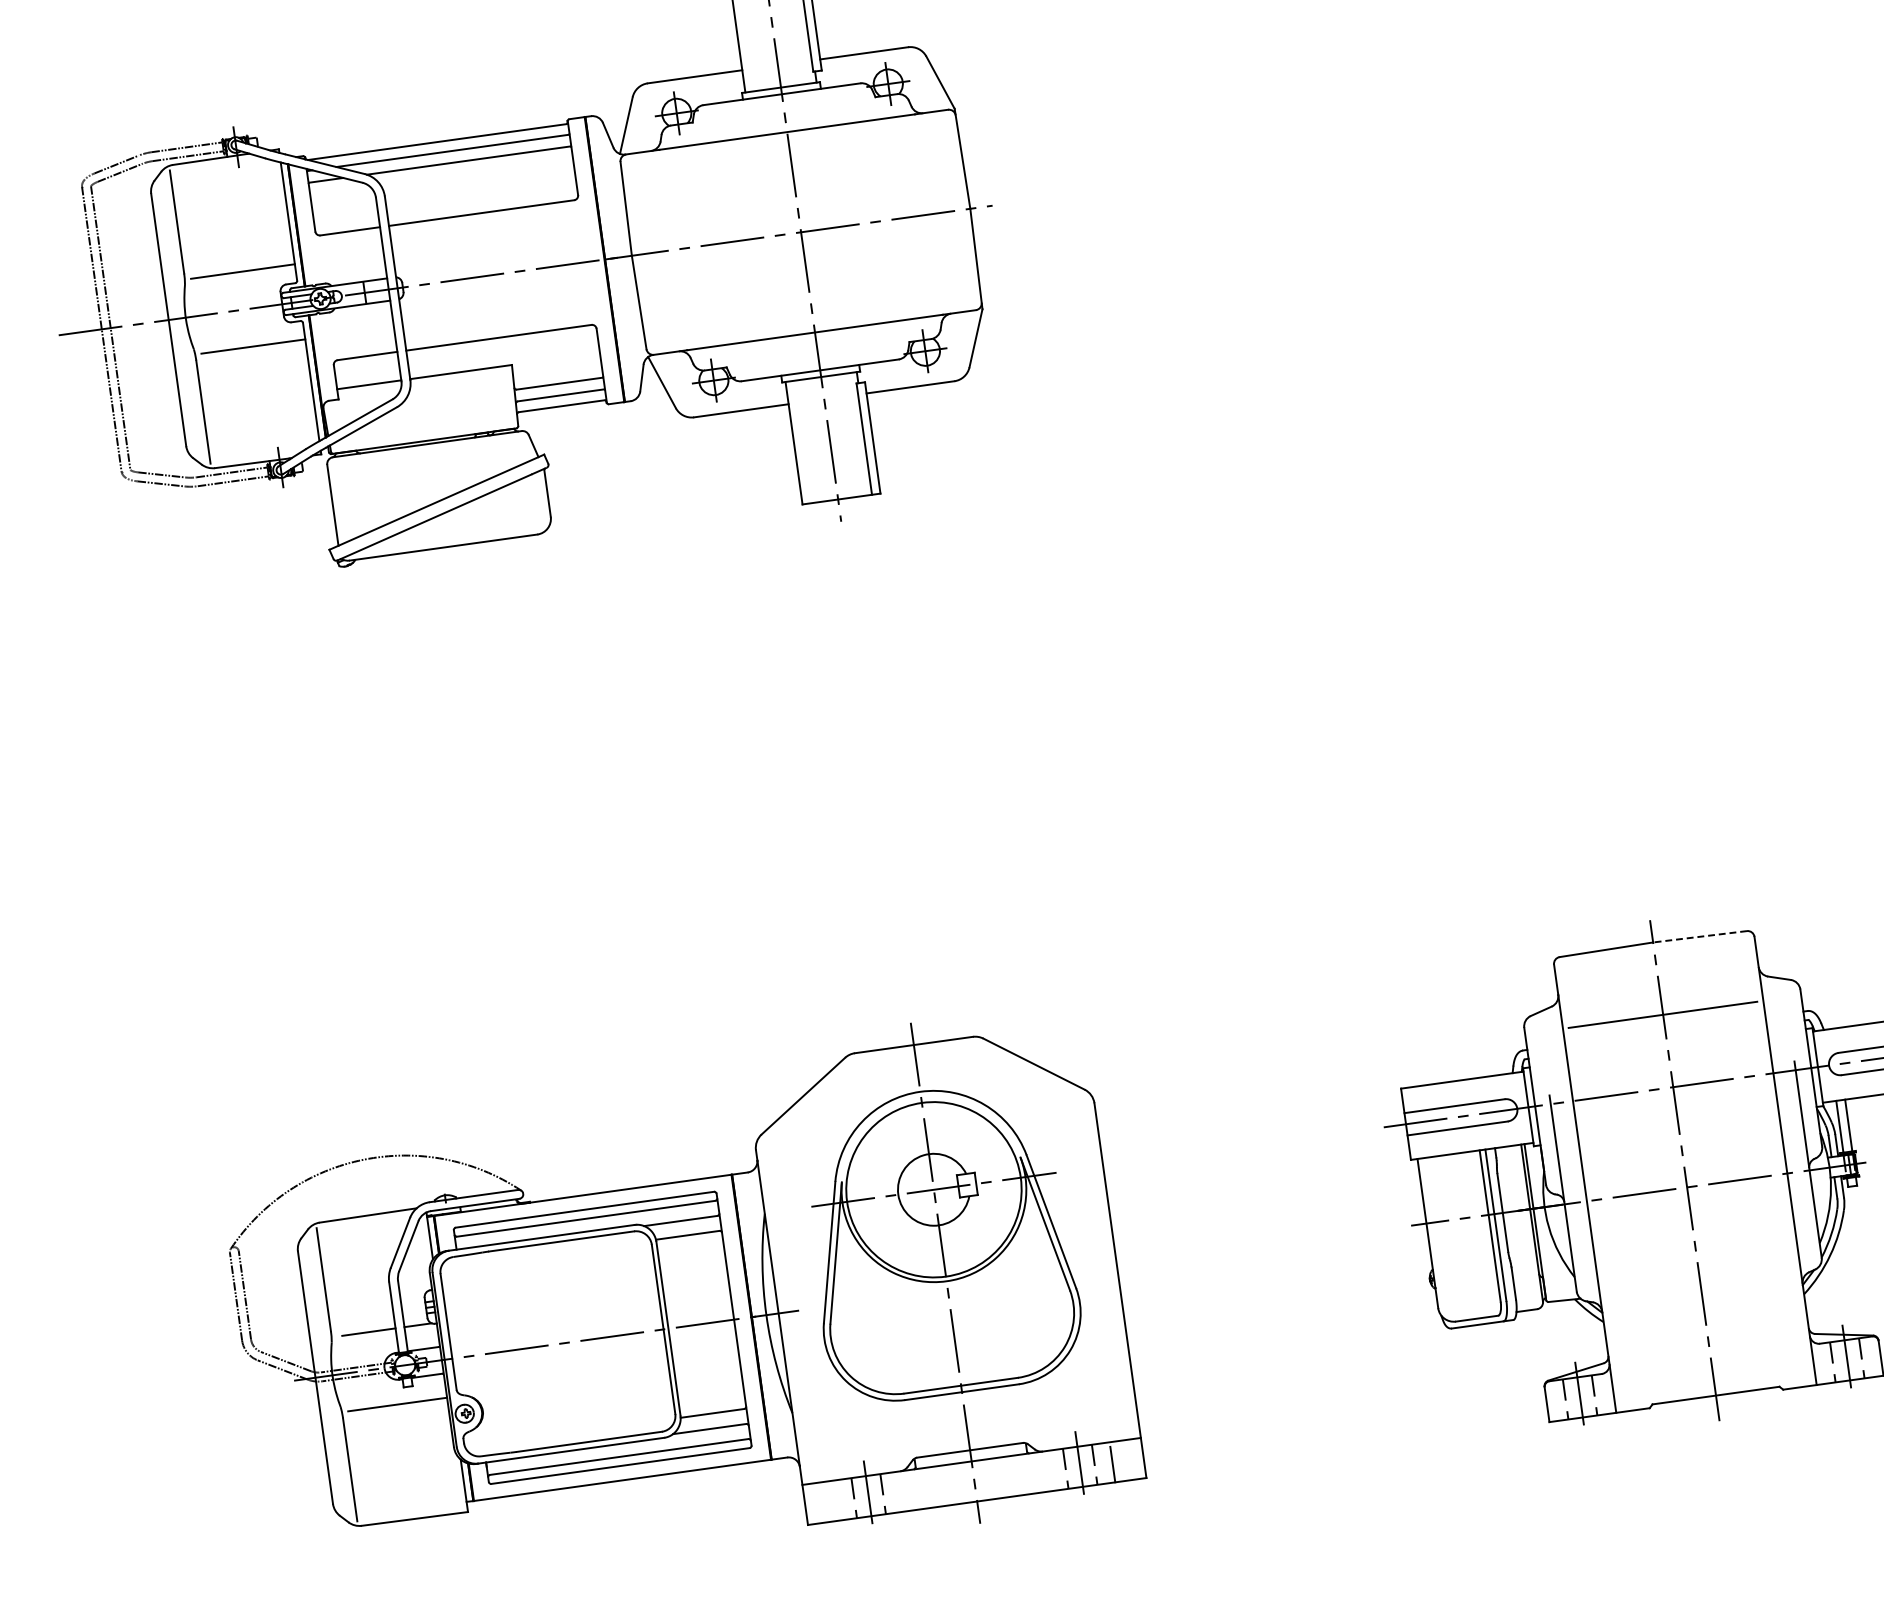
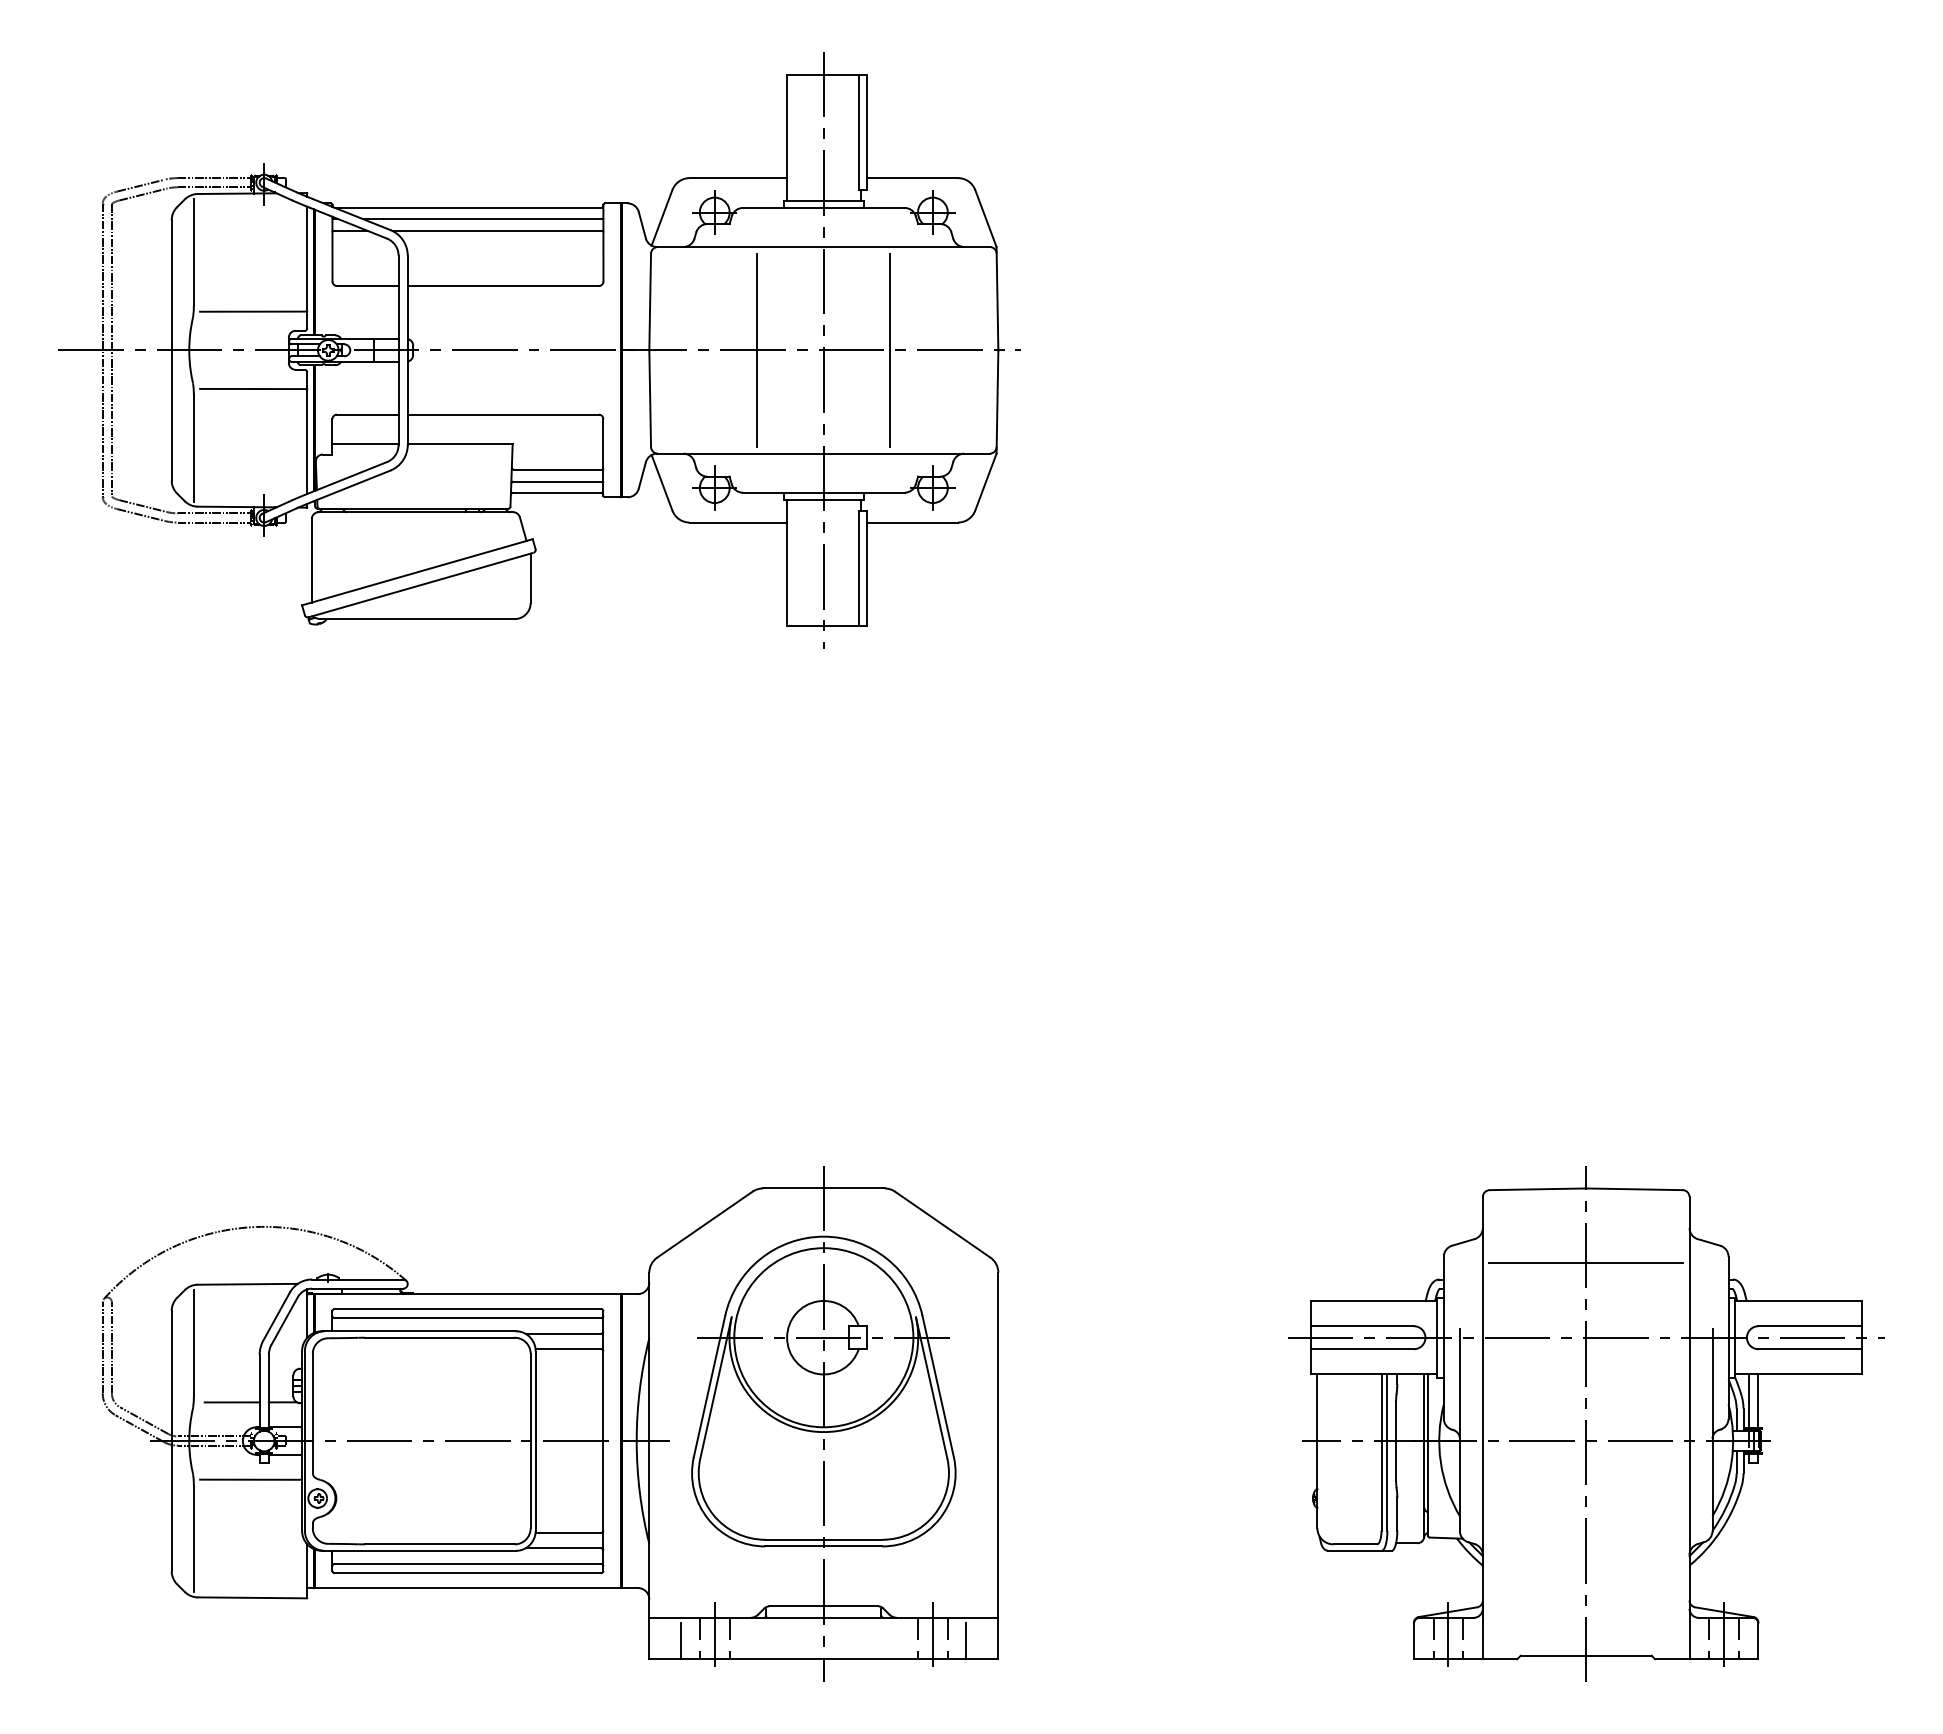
line: (865, 222) -> (890, 349), added
line: (736, 240) -> (757, 349), added
line: (1699, 937) -> (1633, 1189), dashed -> solid
line: (836, 1502) -> (681, 1640), added

